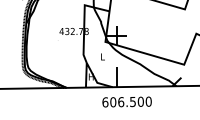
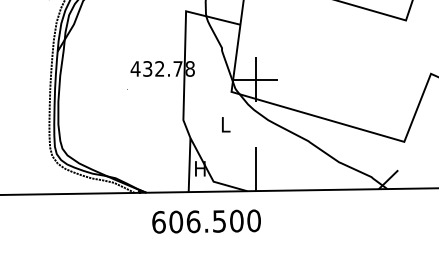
text: (126, 101) -> (205, 220), moved

